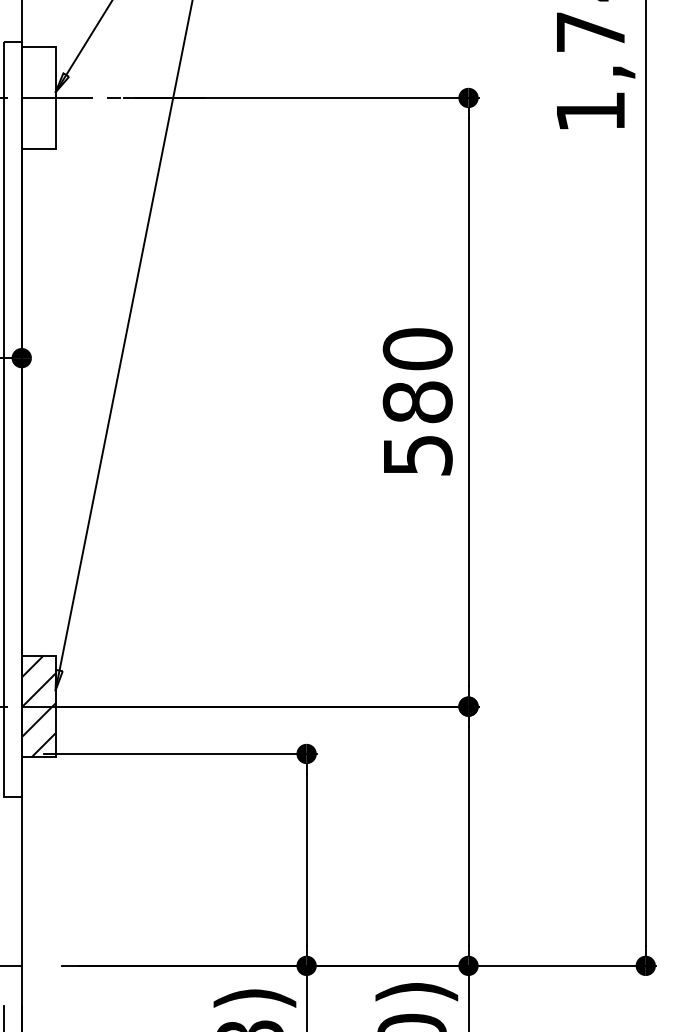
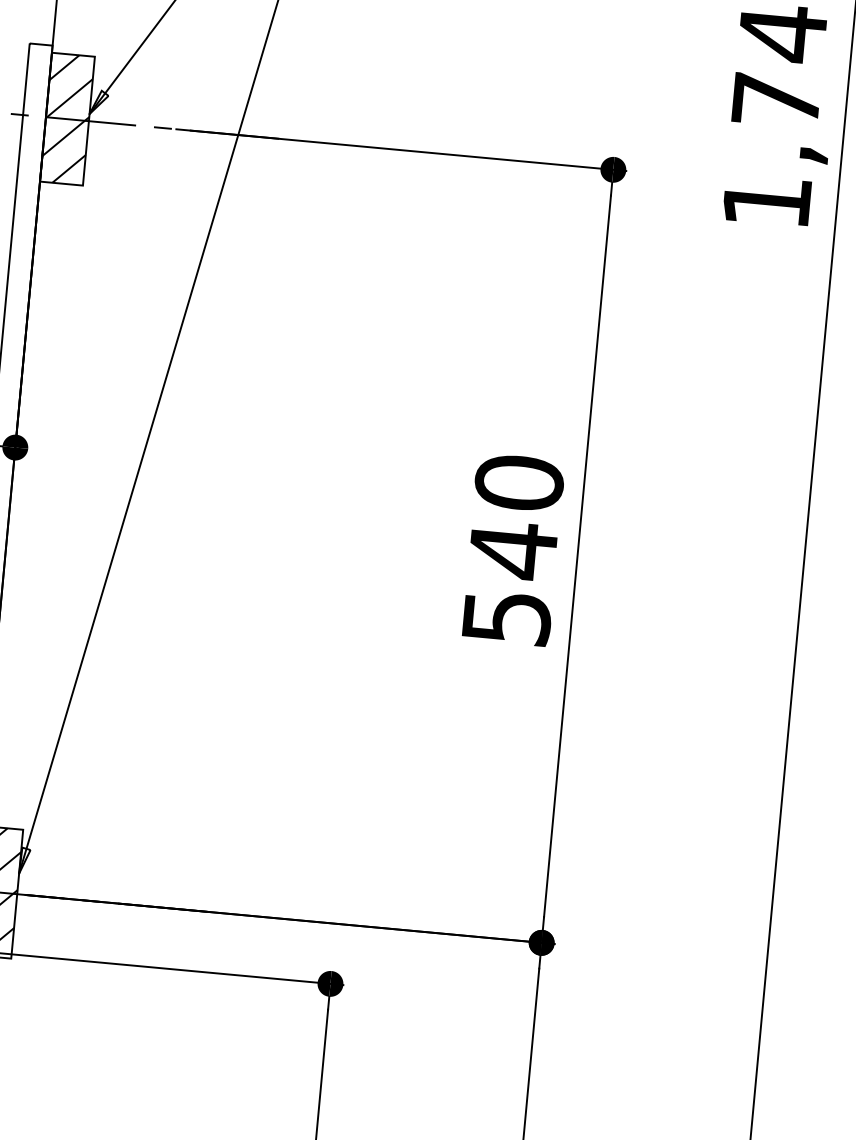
hatch: (38, 97) -> (67, 118), added
text: (417, 402) -> (512, 550), 580 -> 540

